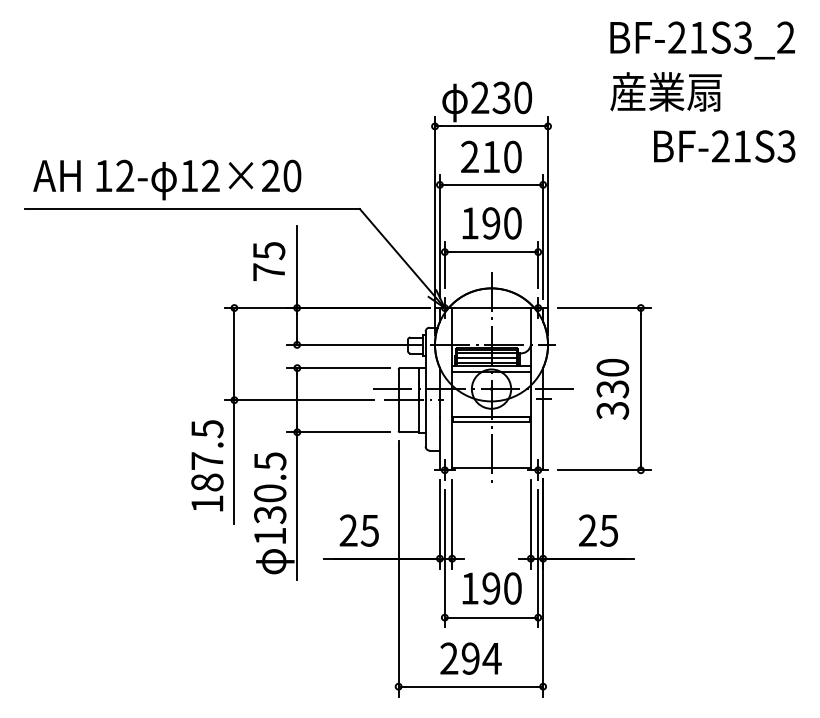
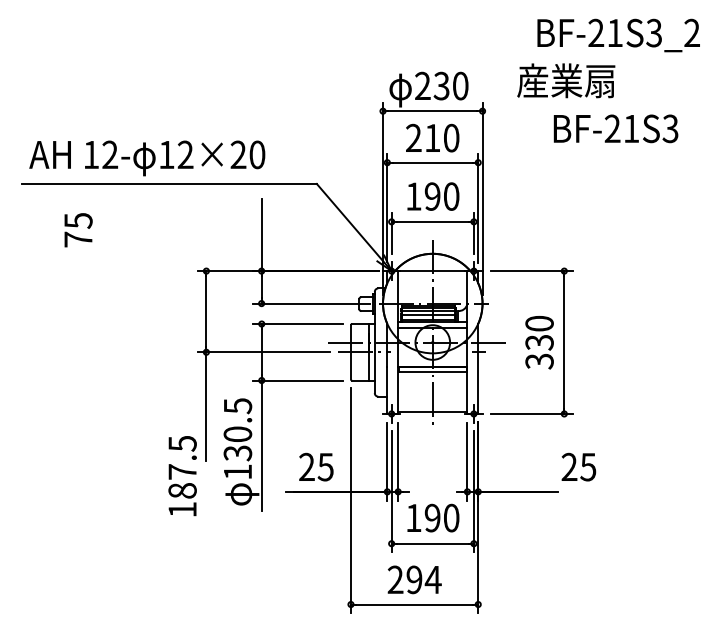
text: (665, 91) -> (565, 80), moved
text: (724, 146) -> (615, 128), moved
text: (269, 261) -> (78, 230), moved
text: (207, 465) -> (182, 475), moved
text: (598, 530) -> (578, 467), moved

